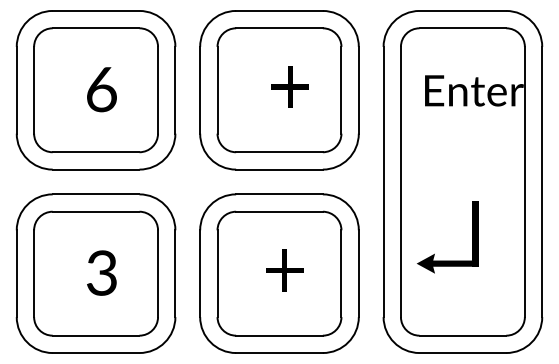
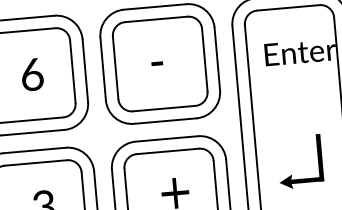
text: (287, 86) -> (165, 60), + -> -
part: (434, 253) -> (291, 174), moved

